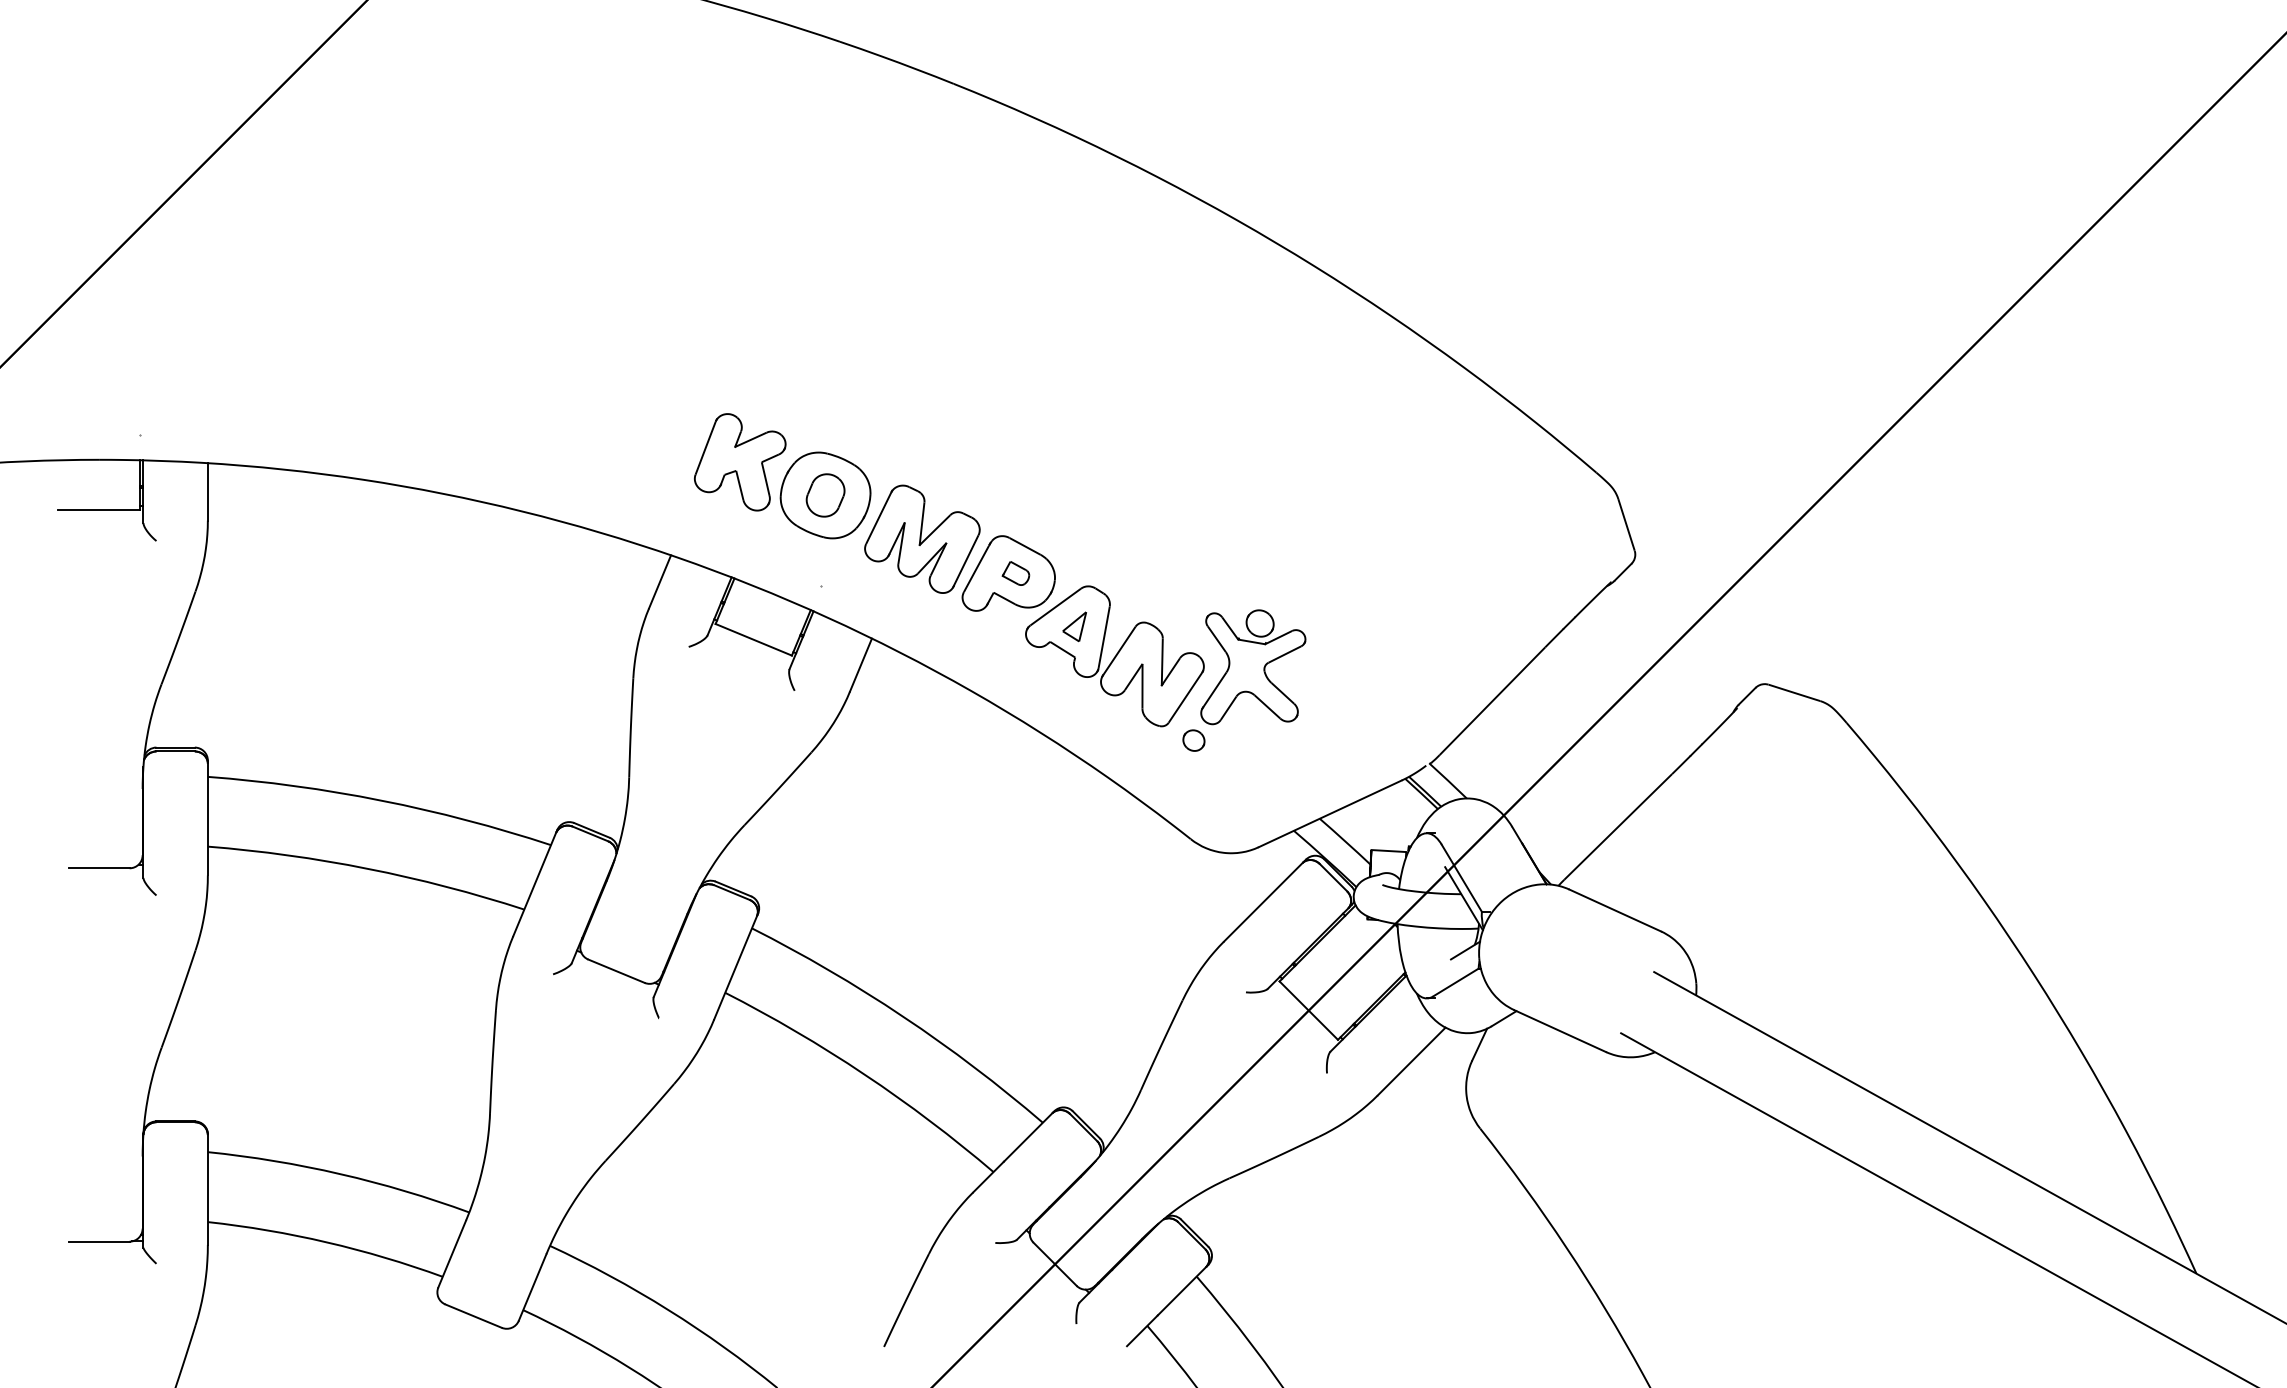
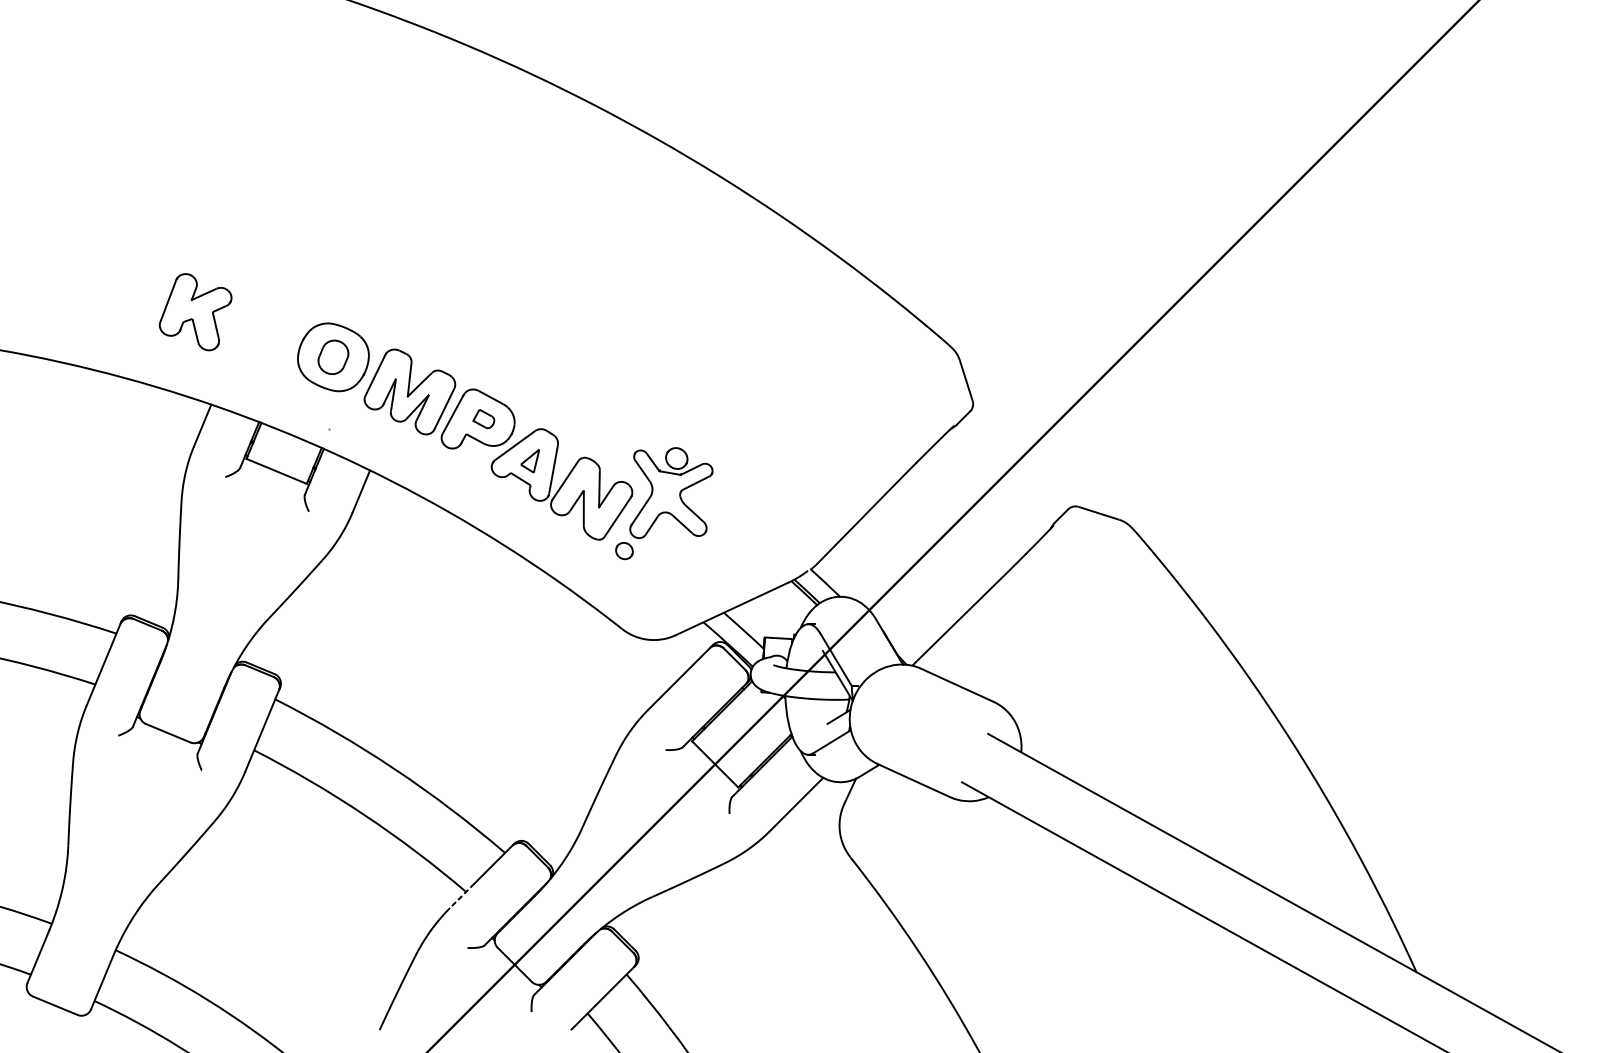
part: (740, 462) -> (195, 312), moved
line: (988, 1177) -> (462, 896), solid -> dashed

